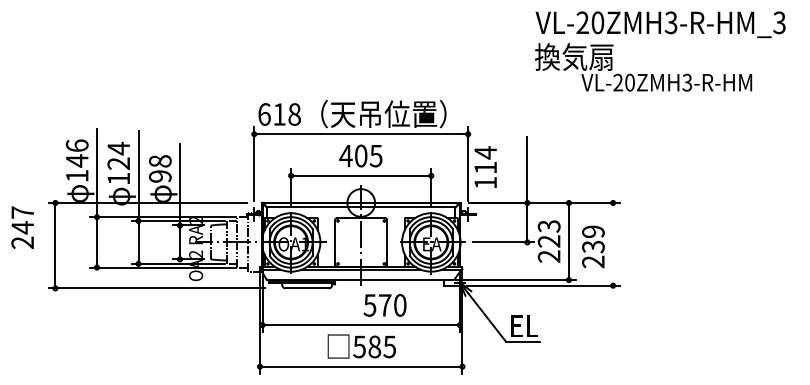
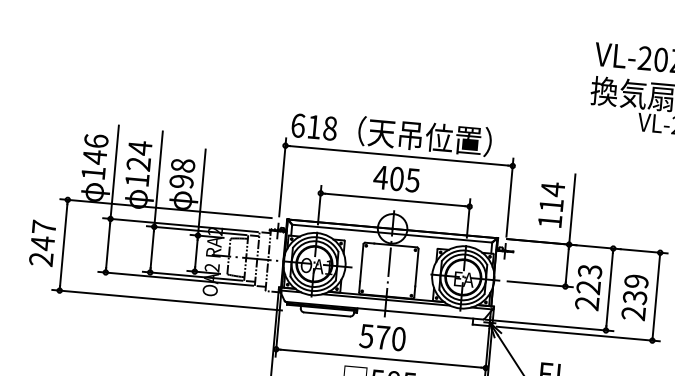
text: (485, 166) -> (551, 203), moved
text: (22, 227) -> (42, 243), moved
line: (613, 243) -> (656, 295), added
text: (384, 305) -> (382, 337), moved

